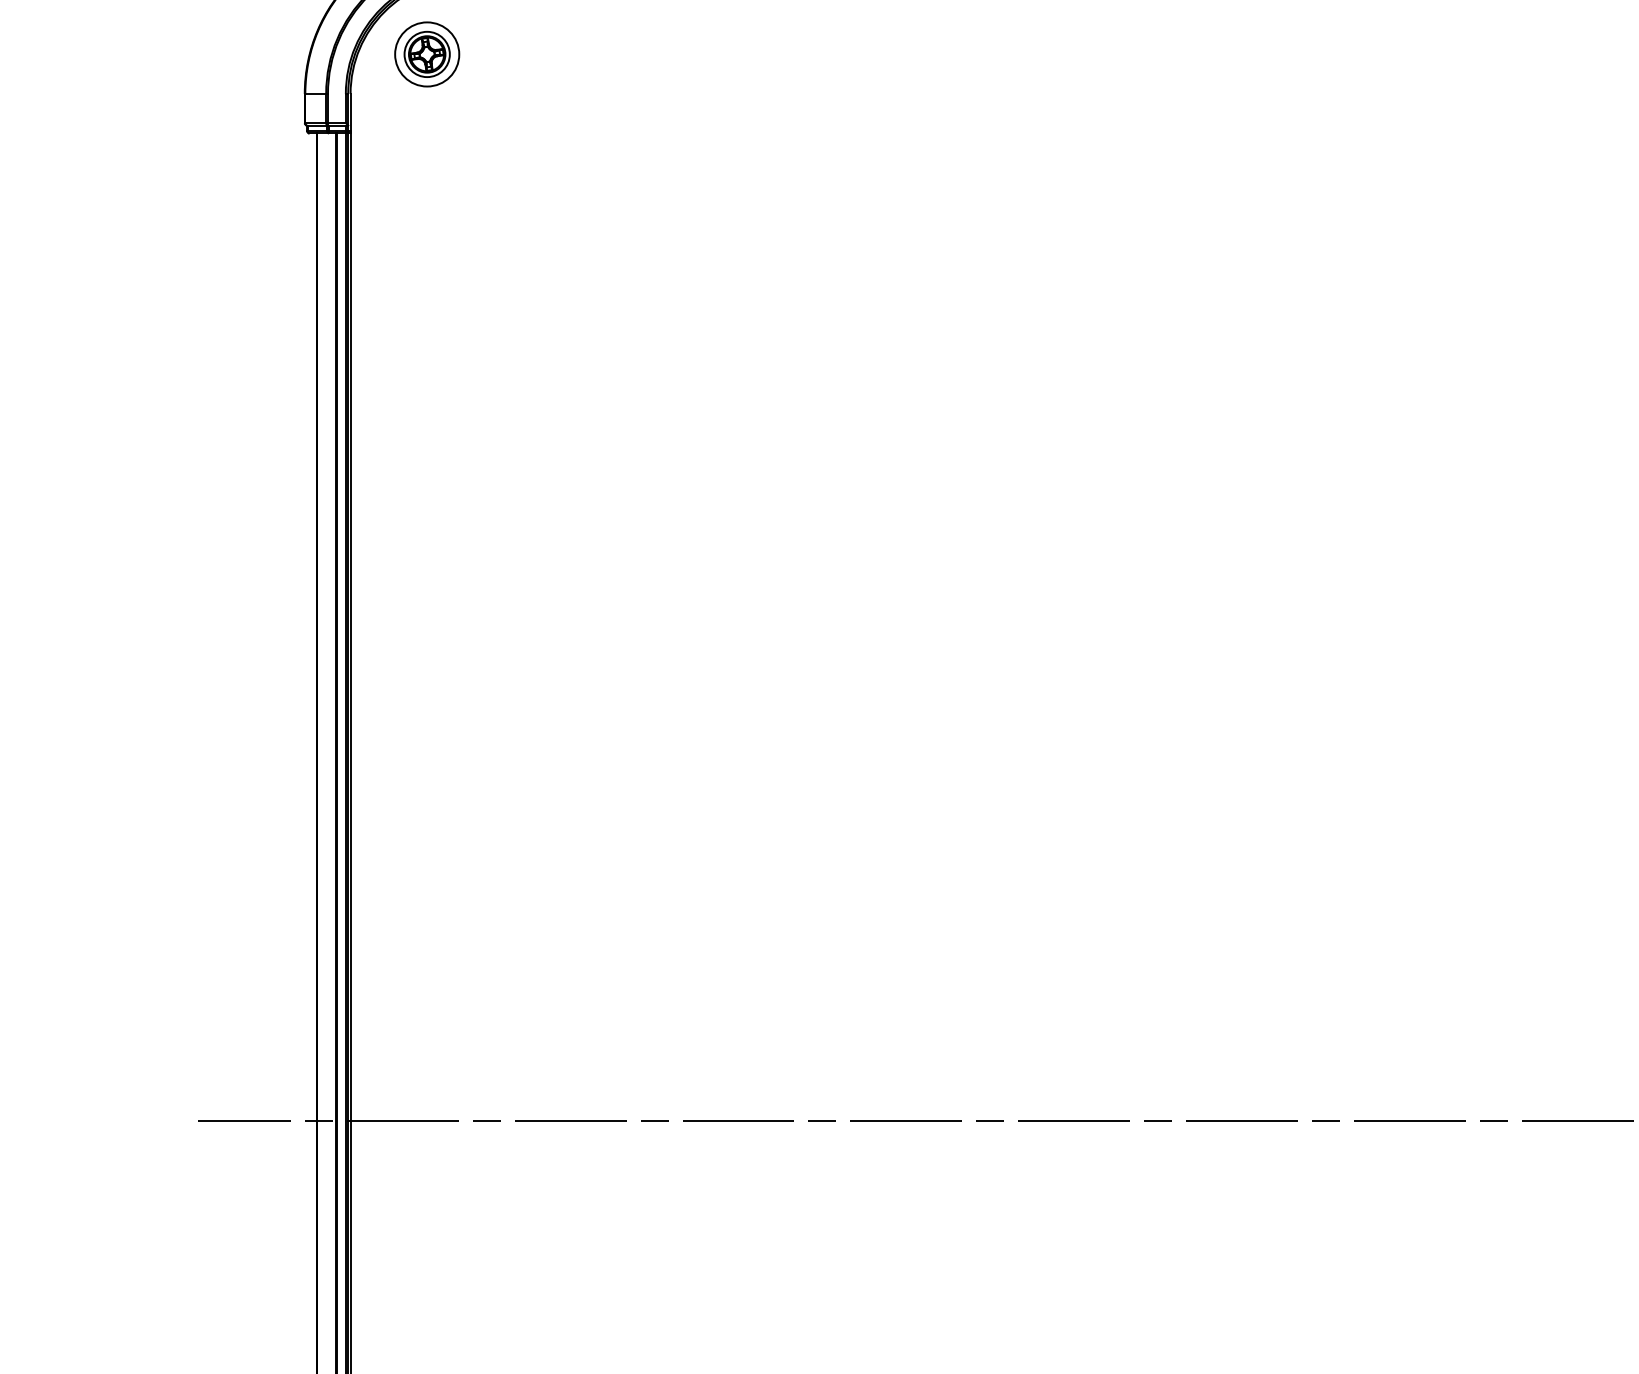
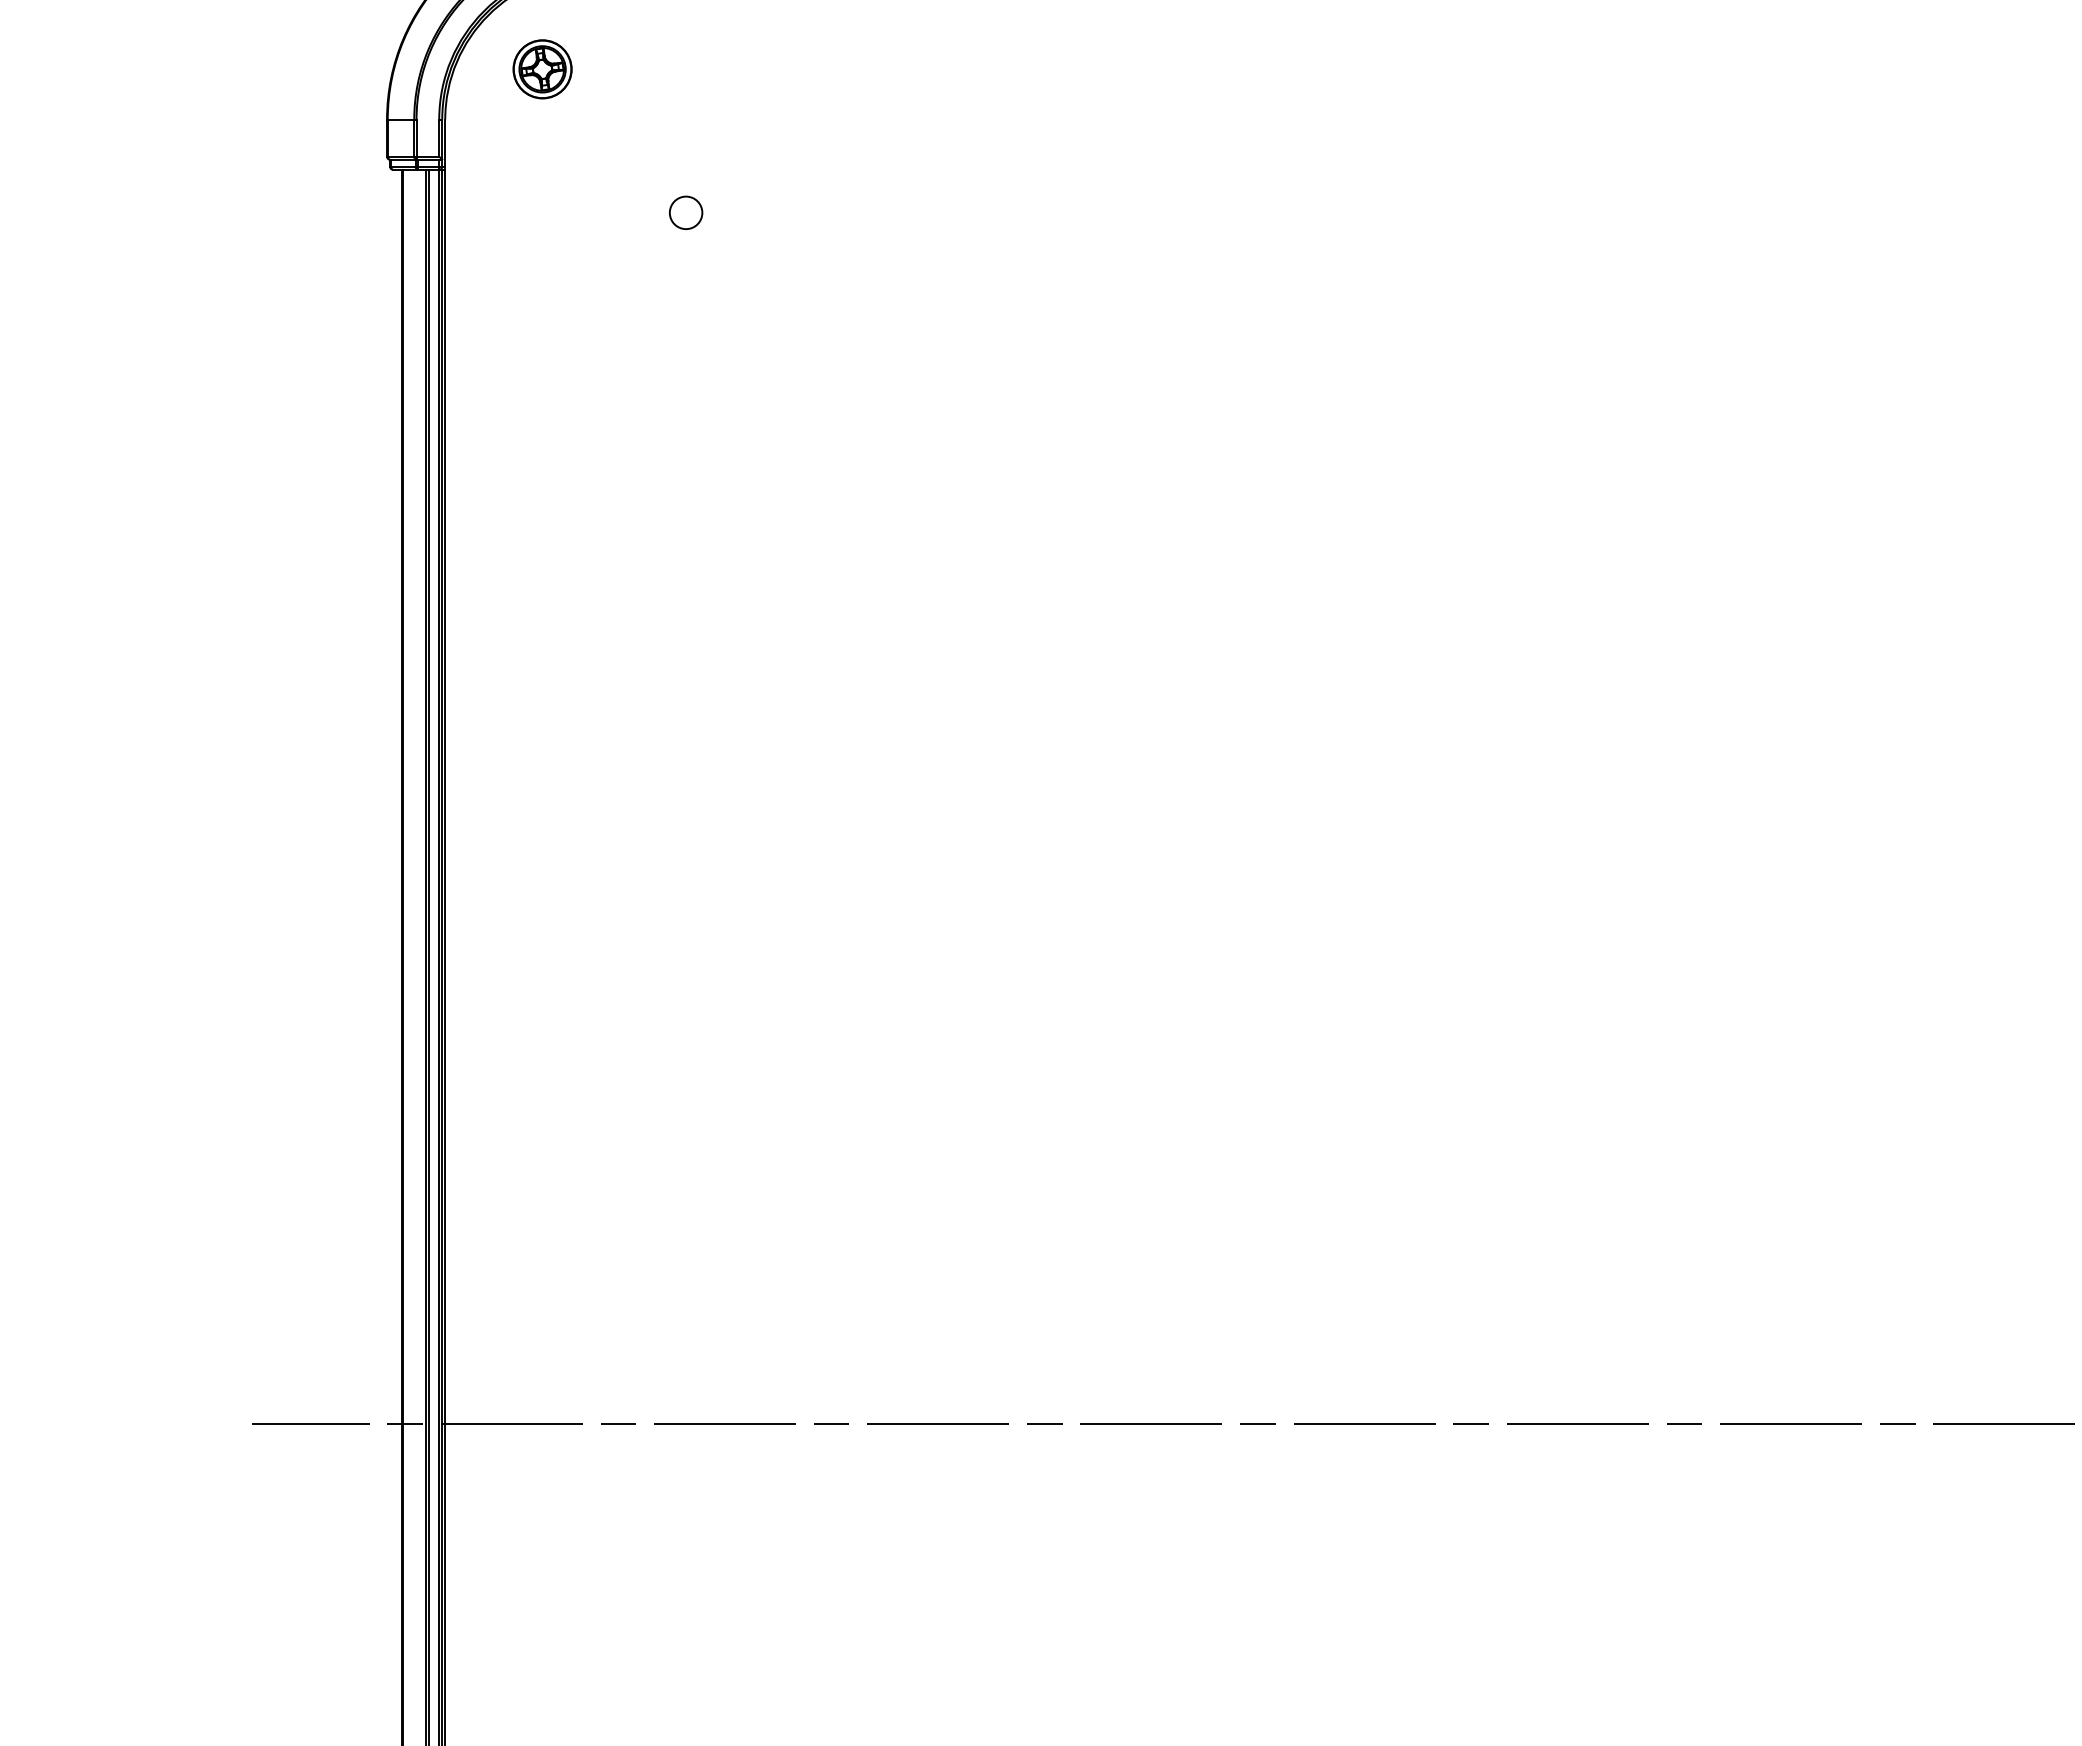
circle: (427, 54) -> (542, 69), size x0.71
circle: (540, 167) -> (686, 212), added

